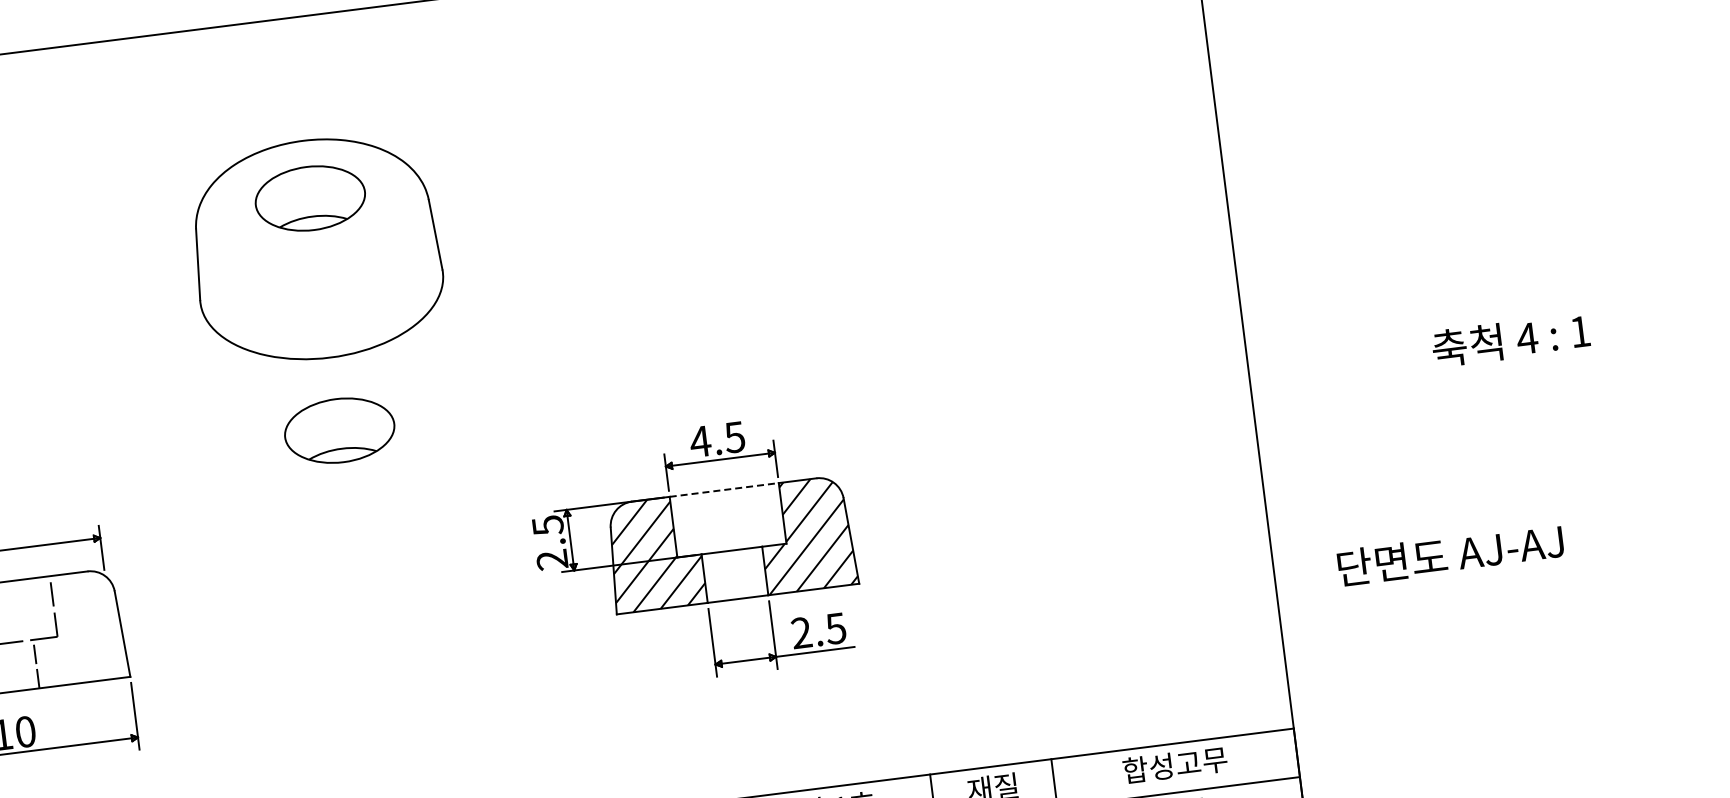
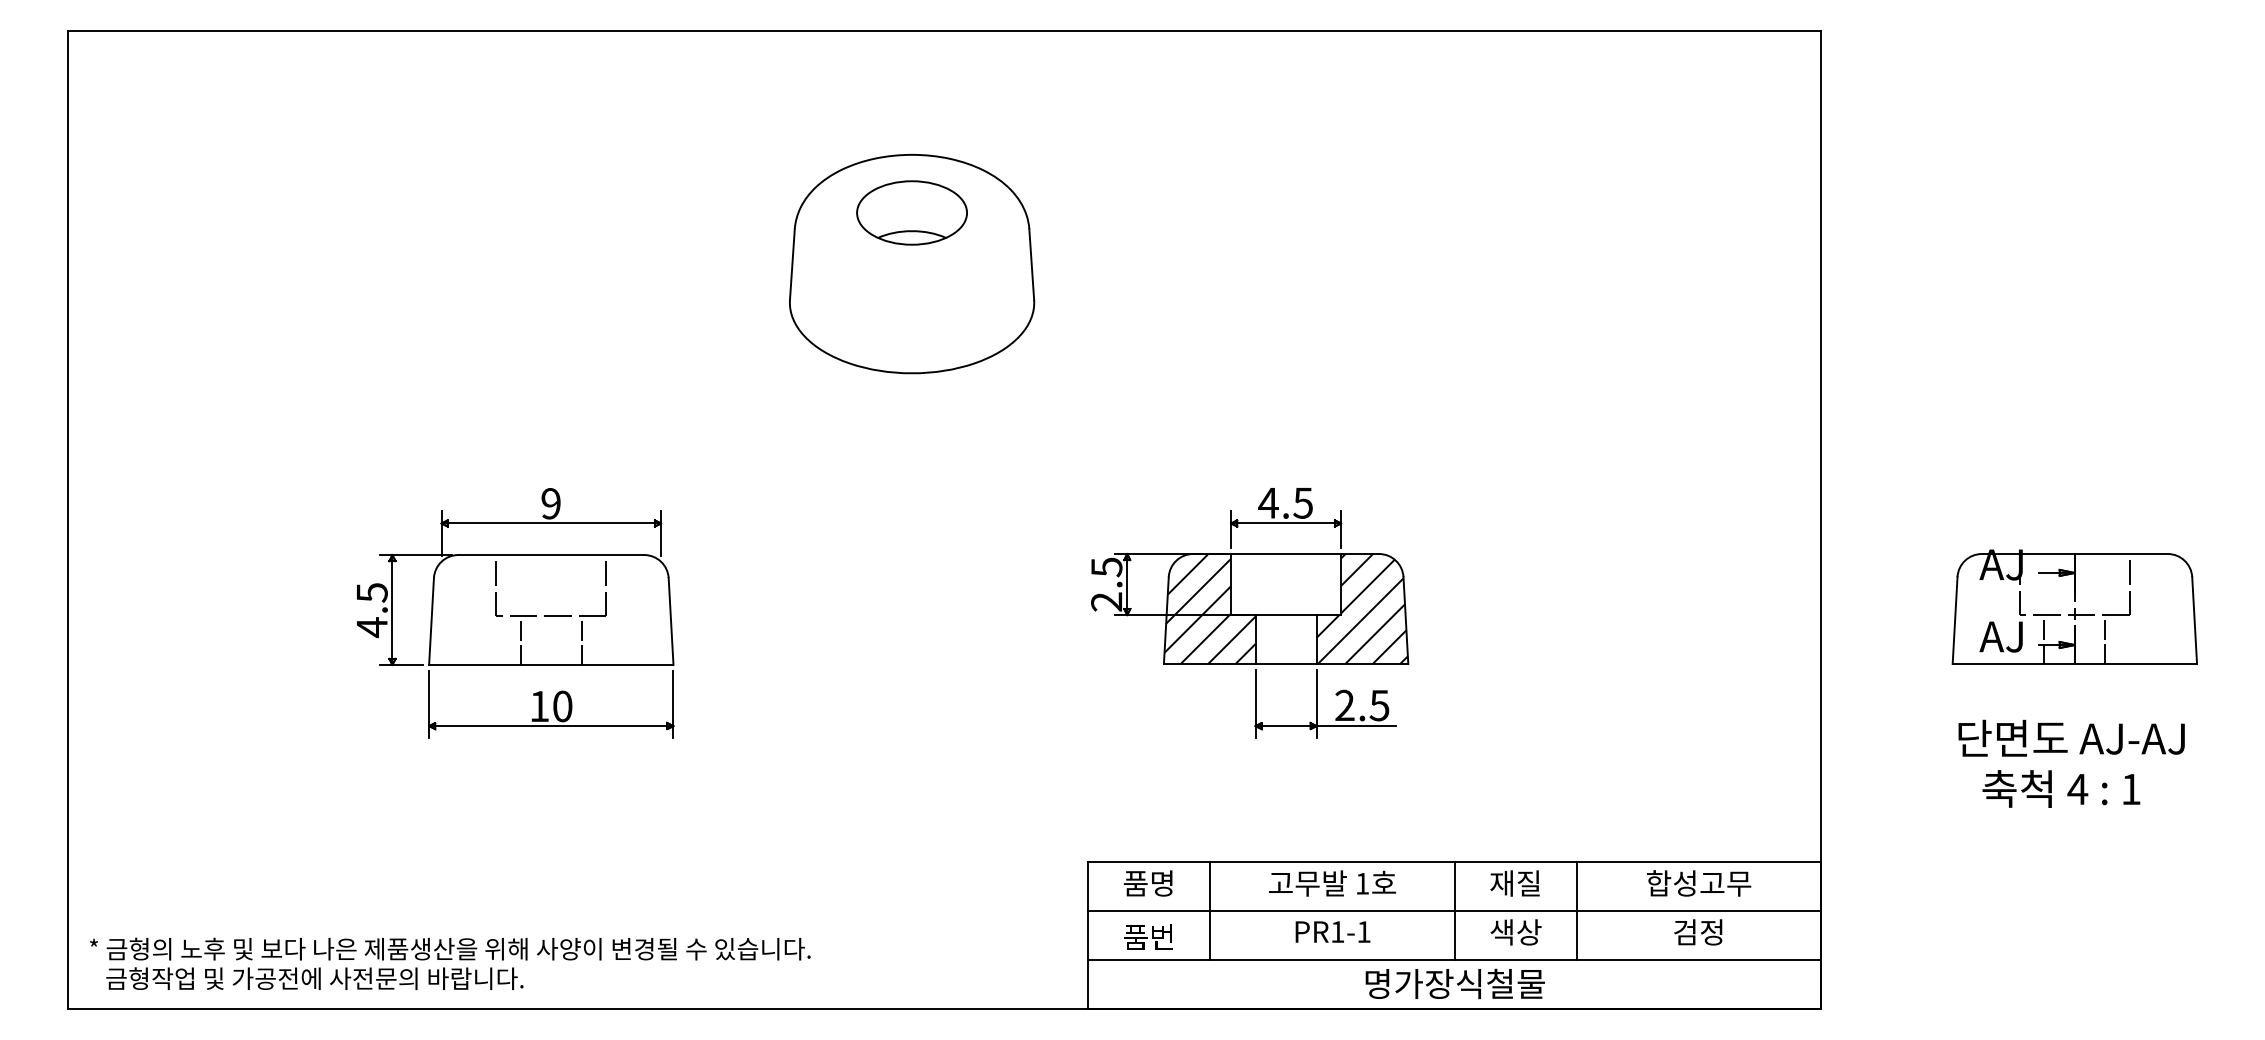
text: (1511, 339) -> (2061, 788), moved
part: (339, 430) -> (911, 446), removed
part: (1513, 443) -> (2074, 606), added
line: (724, 490) -> (1286, 554), dashed -> solid
text: (1450, 553) -> (2071, 737), moved

